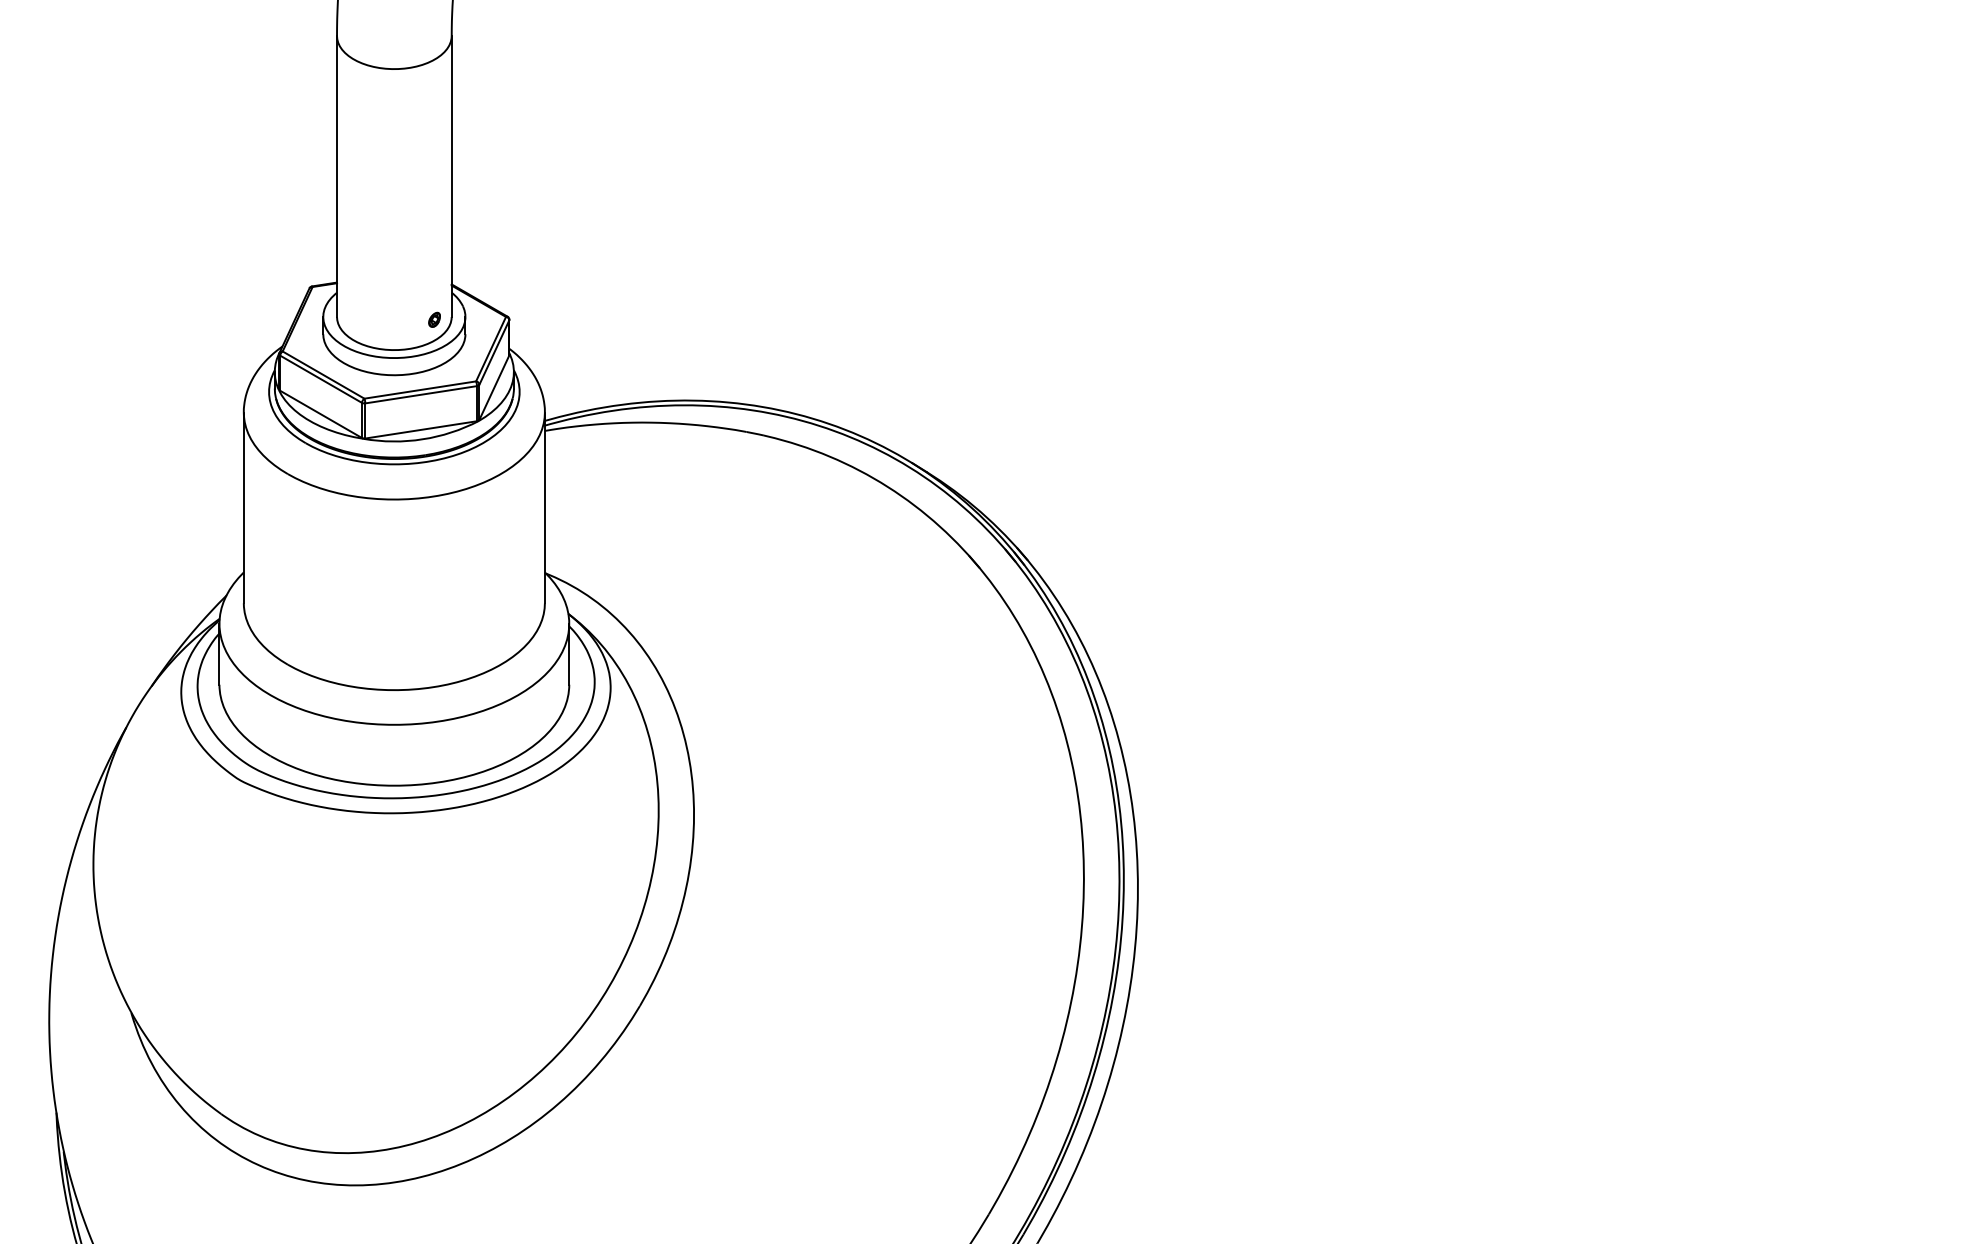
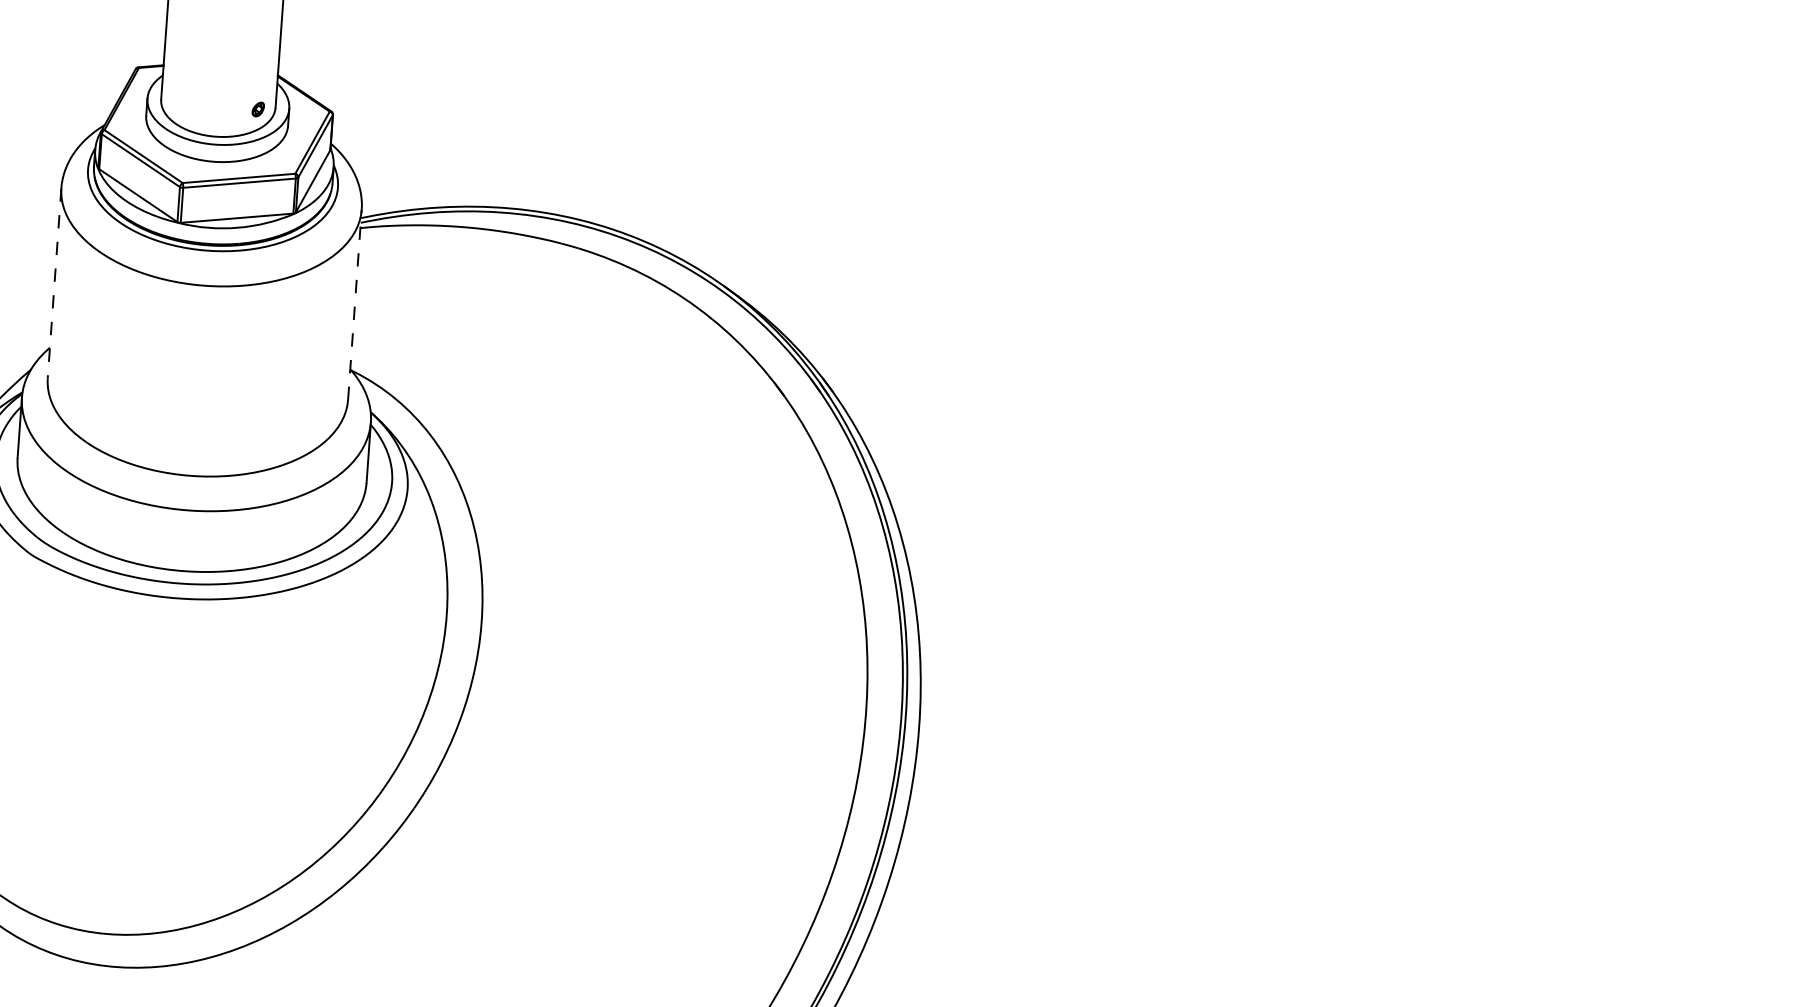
line: (544, 507) -> (354, 304), solid -> dashed
line: (243, 508) -> (54, 283), solid -> dashed

